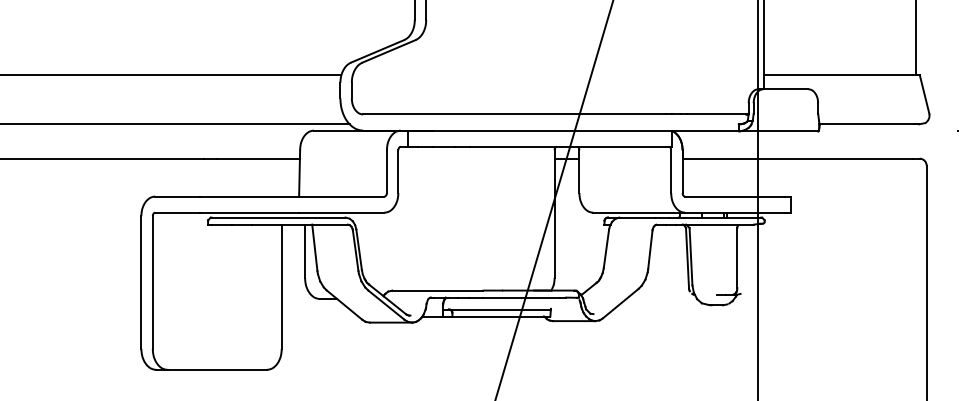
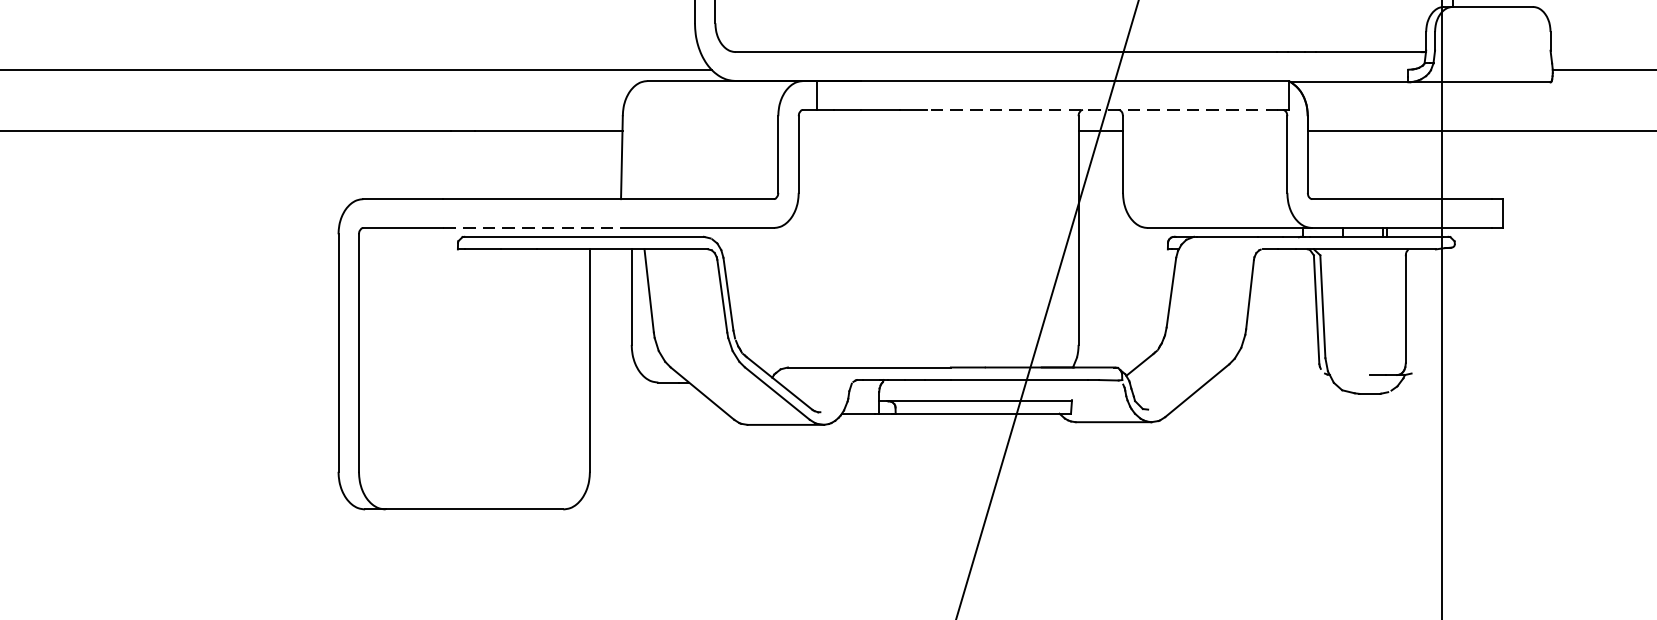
line: (567, 146) -> (1101, 109), solid -> dashed
line: (249, 212) -> (532, 227), solid -> dashed

